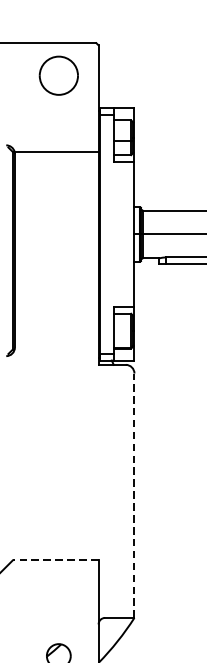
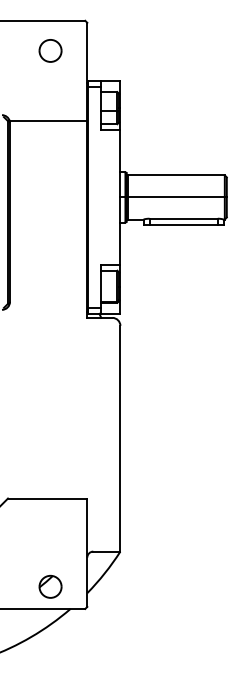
part: (58, 75) -> (50, 50), size x0.62
line: (134, 495) -> (120, 438), dashed -> solid
line: (55, 560) -> (47, 498), dashed -> solid

